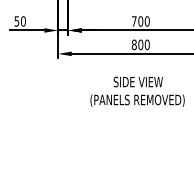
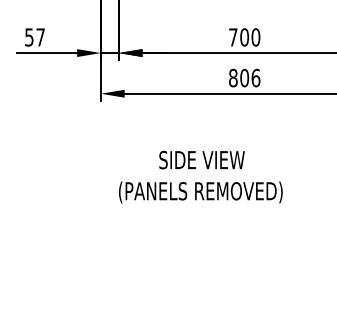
text: (23, 21) -> (40, 37), 50 -> 57
text: (147, 44) -> (256, 77), 800 -> 806
text: (137, 91) -> (200, 176), moved

